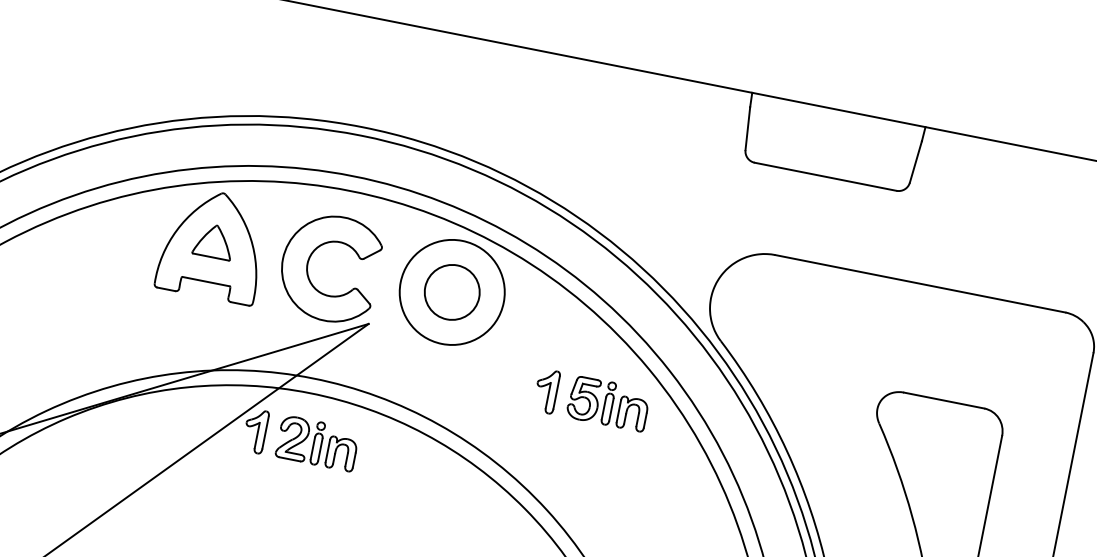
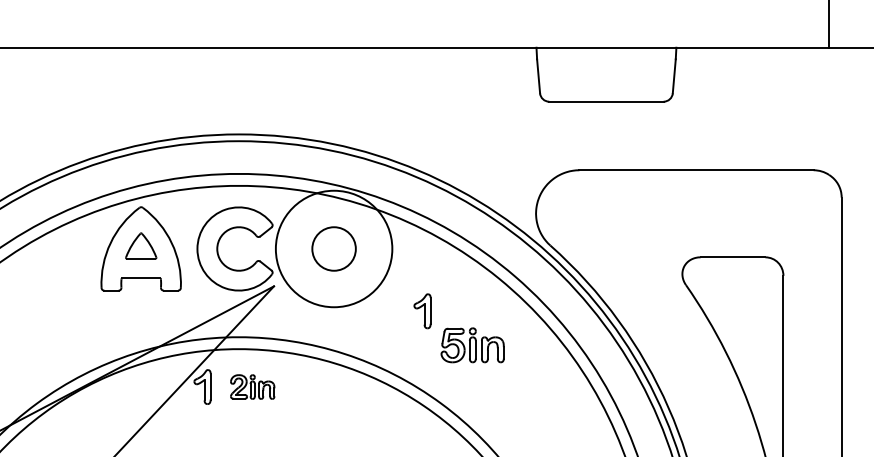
circle: (451, 291) -> (333, 248), size x1.4
part: (608, 403) -> (472, 345), moved
part: (317, 442) -> (252, 386), size x0.7

